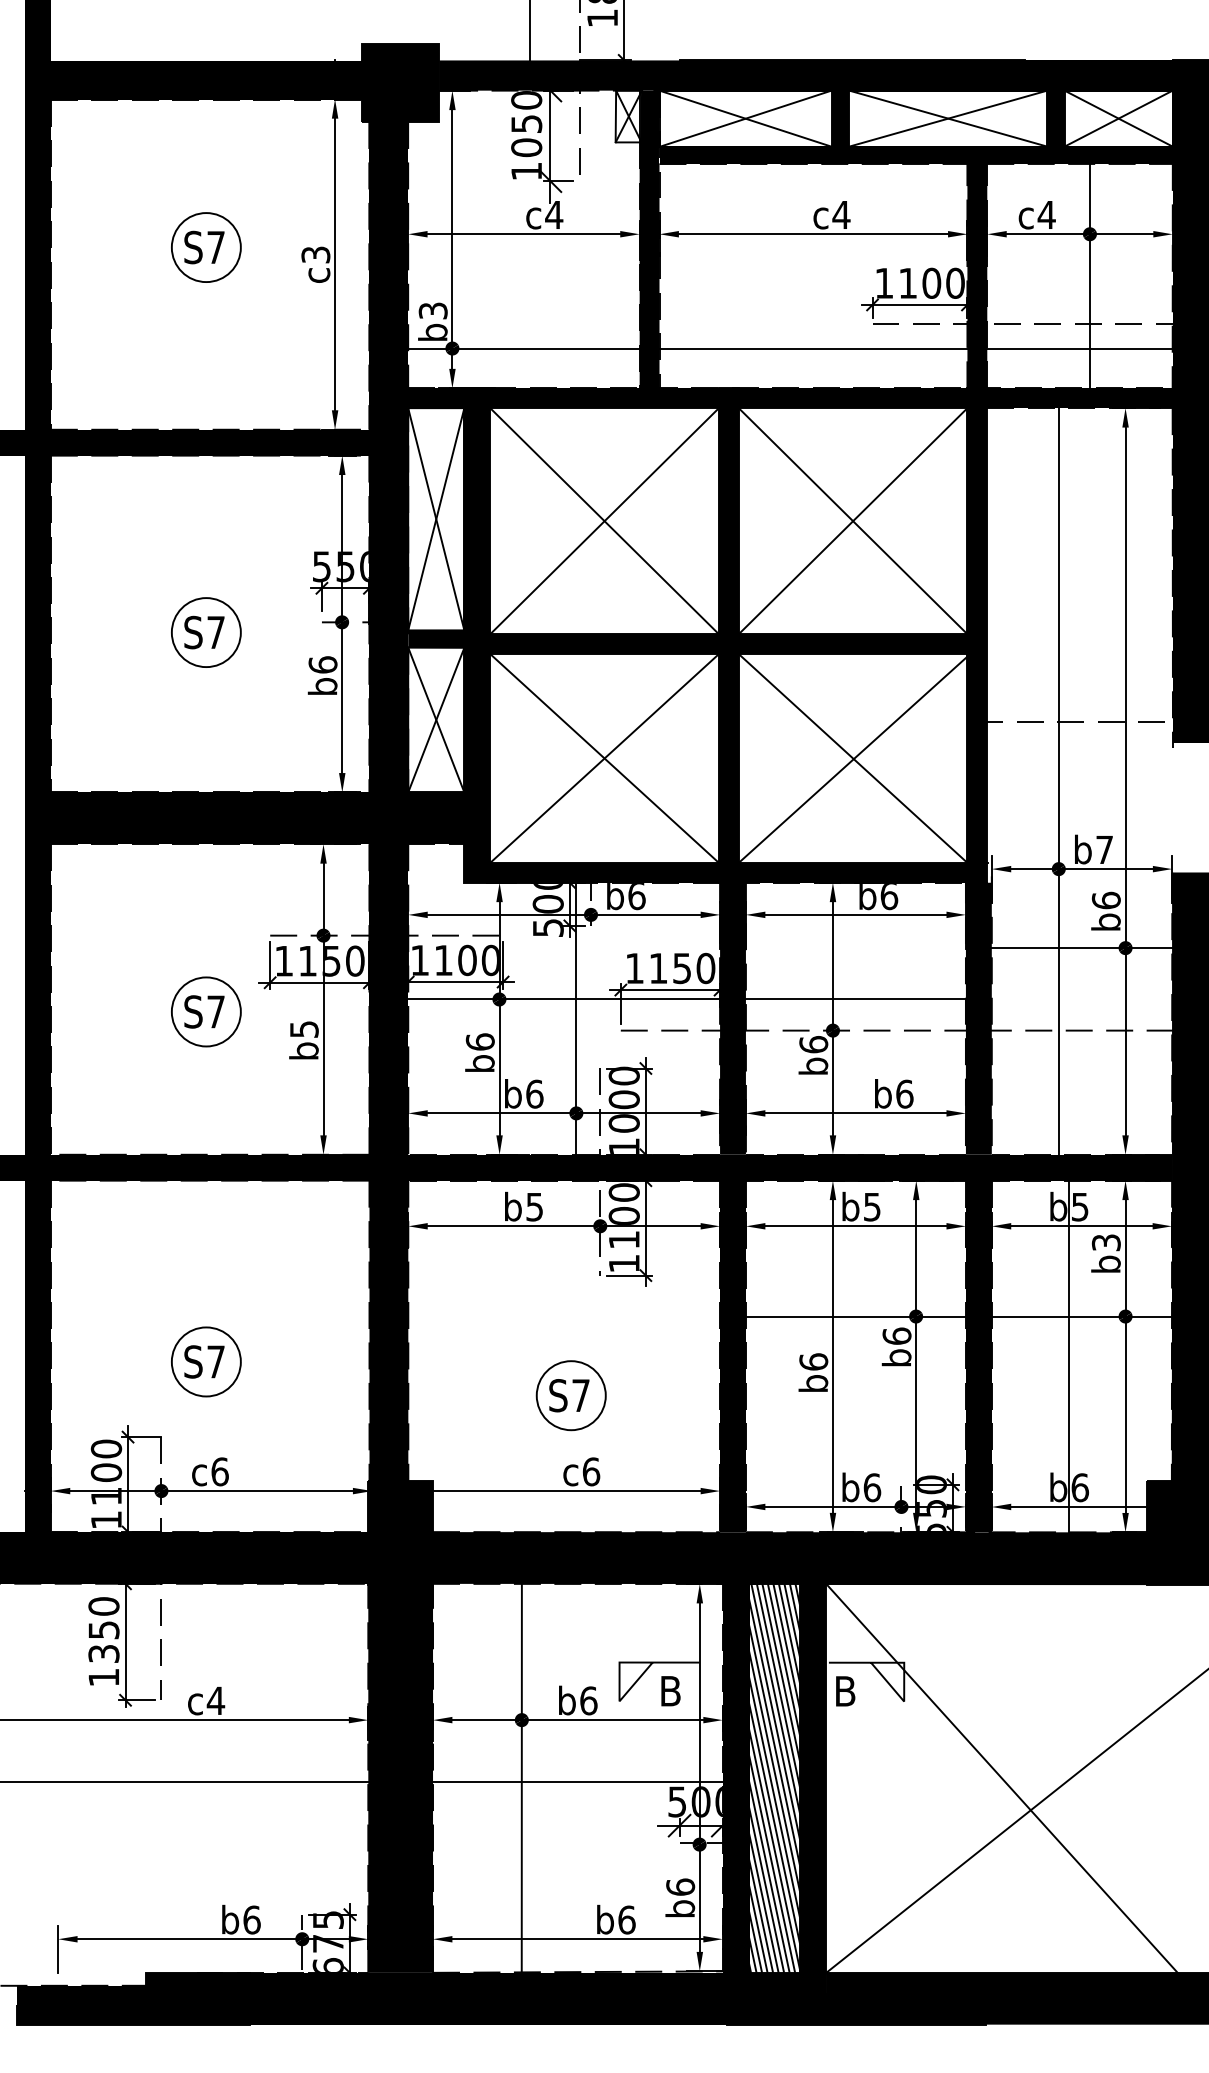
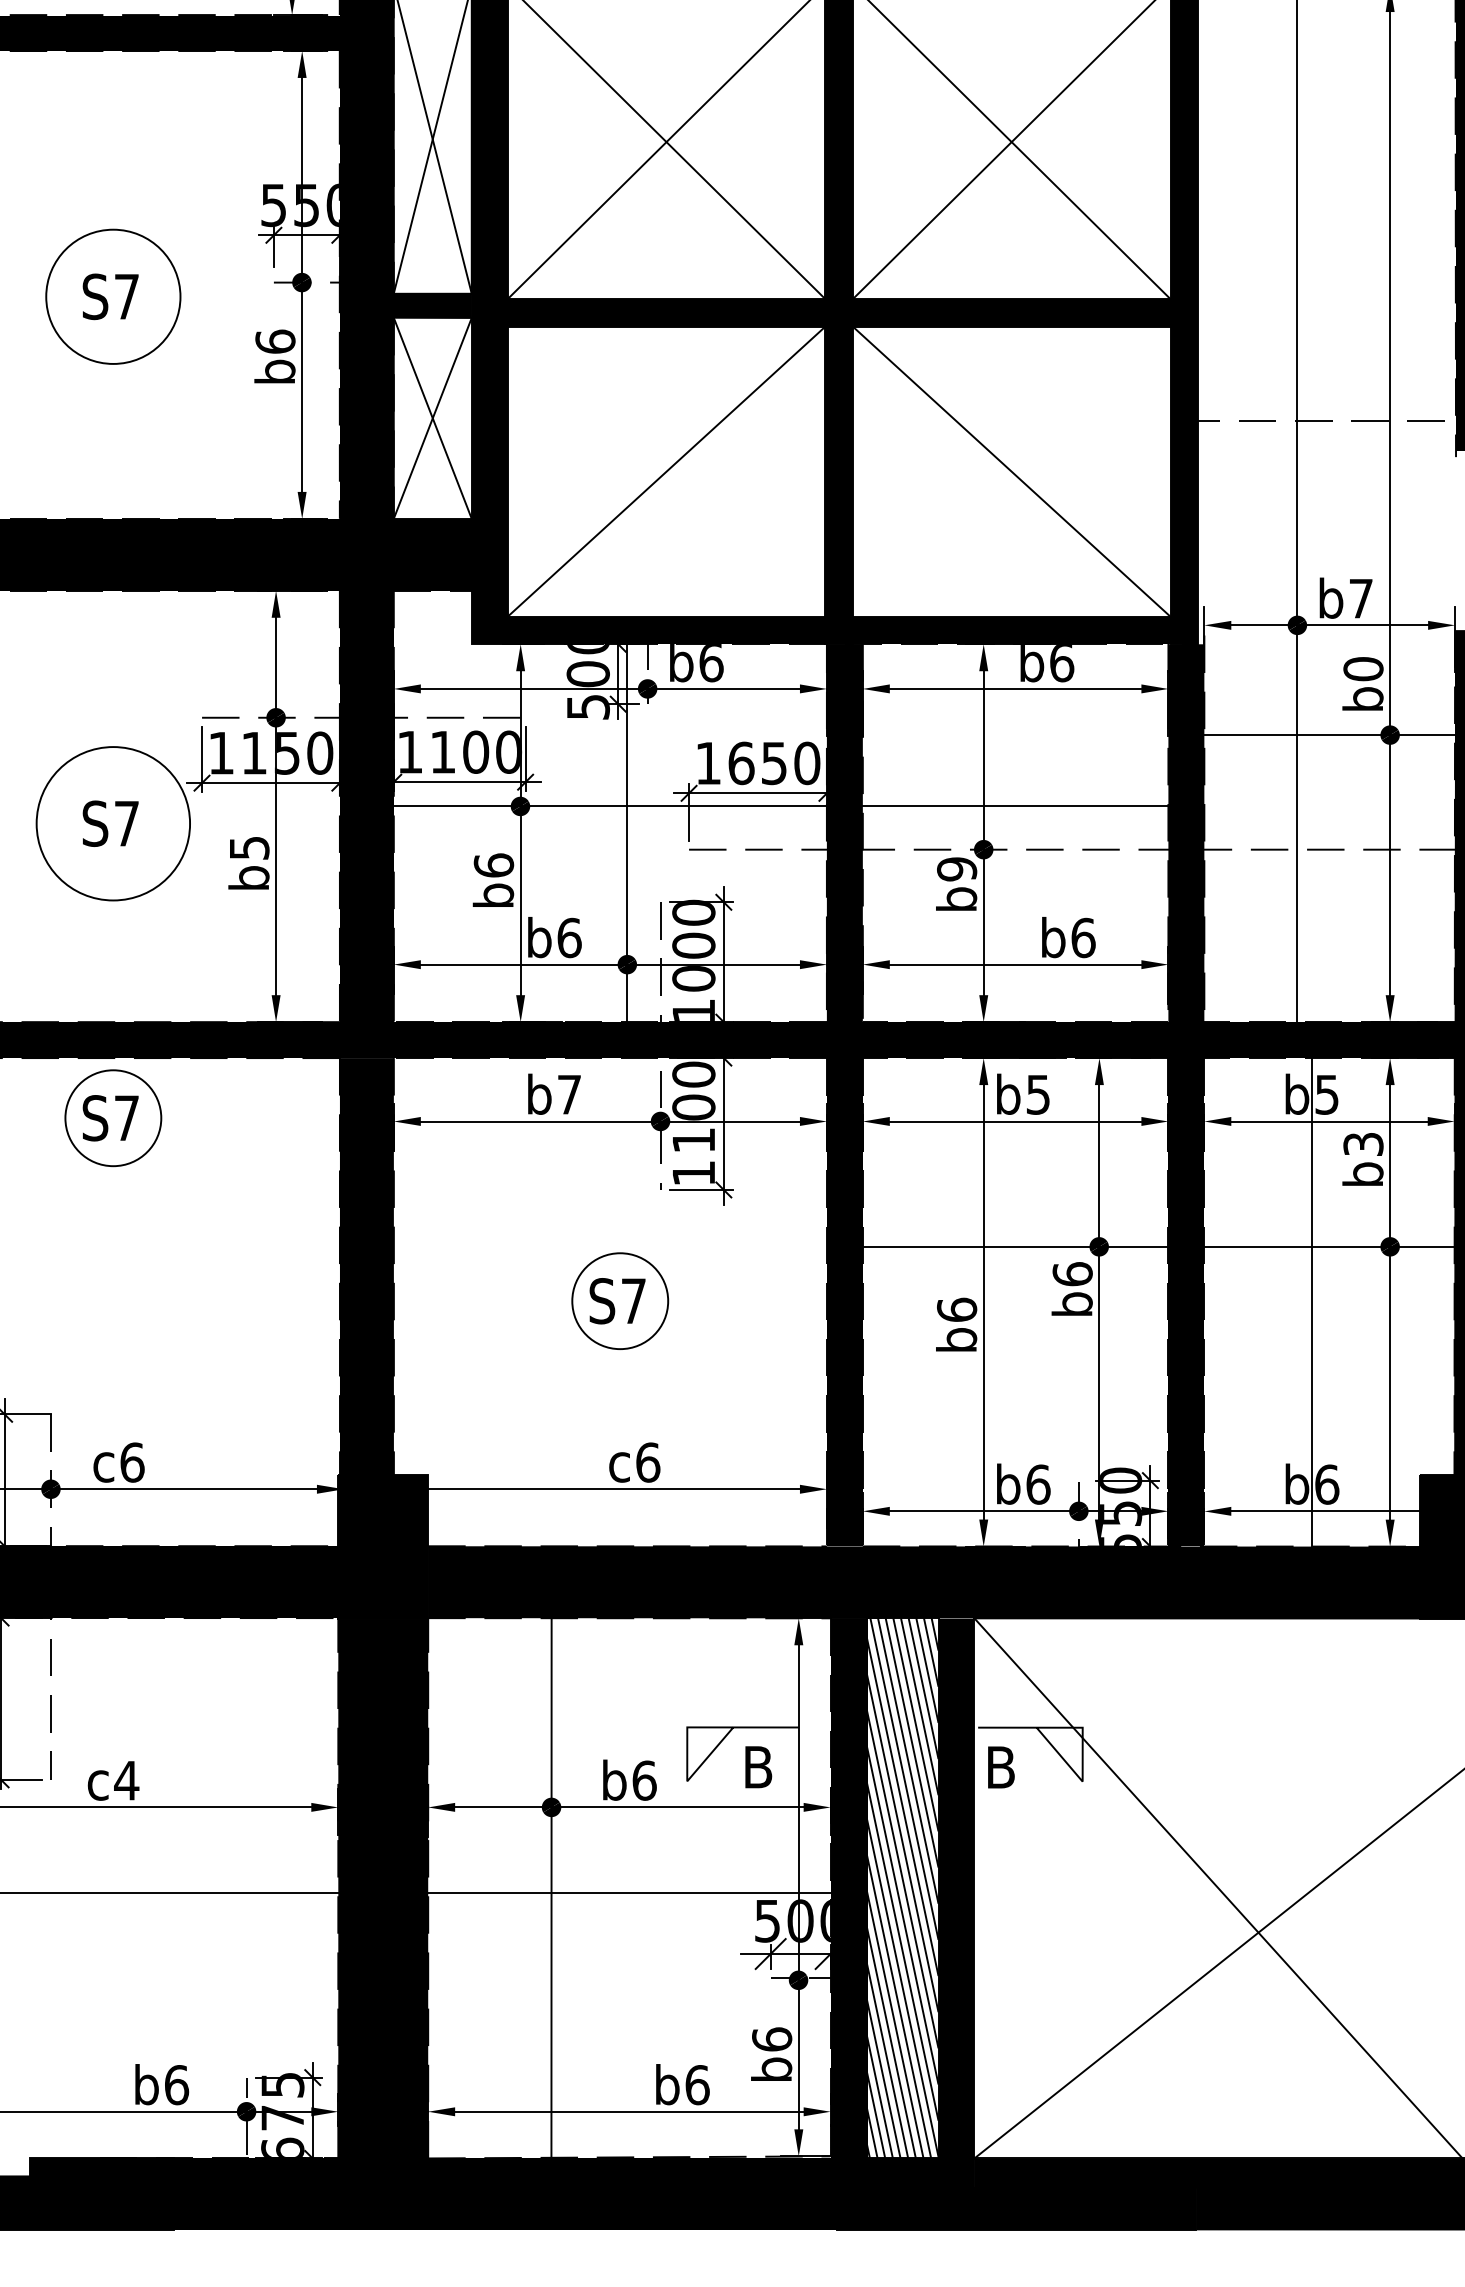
circle: (205, 632) -> (112, 296), size x1.4
line: (604, 758) -> (666, 471), removed
line: (854, 758) -> (1013, 471), removed
text: (1105, 900) -> (1362, 668), b6 -> b0
text: (658, 968) -> (741, 763), 1150 -> 1650
circle: (205, 1011) -> (112, 823), size x1.6
text: (813, 1044) -> (956, 868), b6 -> b9
text: (534, 1207) -> (569, 1095), b5 -> b7
part: (206, 1361) -> (113, 1117), moved
part: (570, 1395) -> (619, 1300), moved

